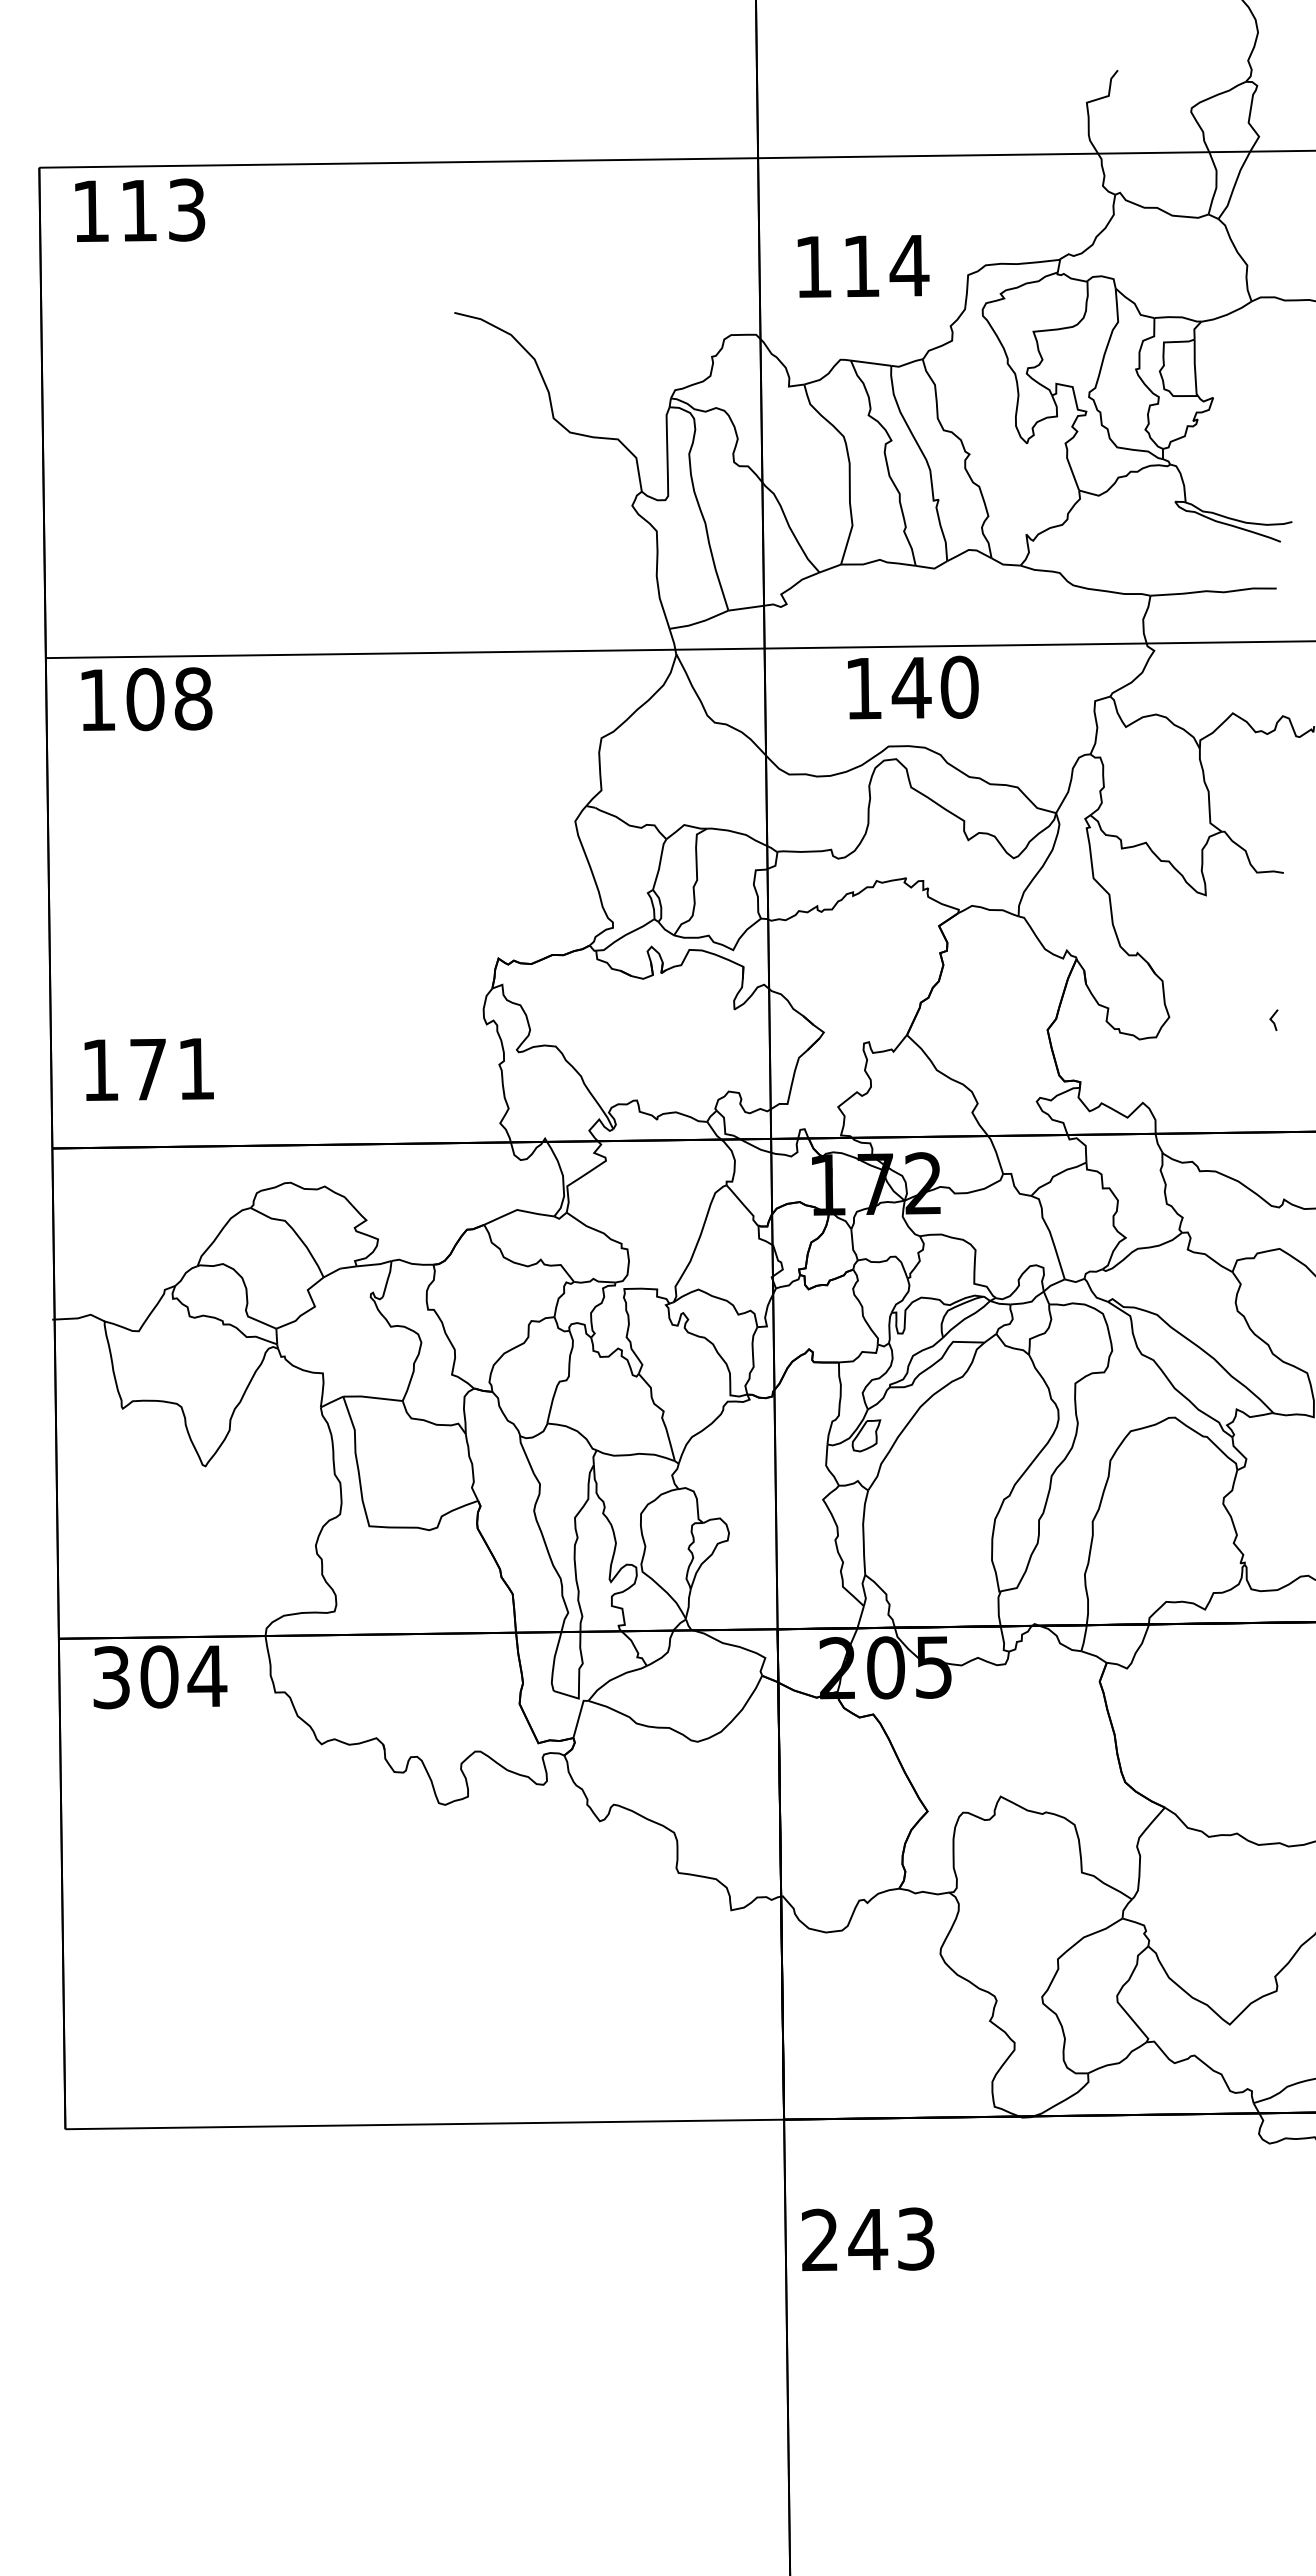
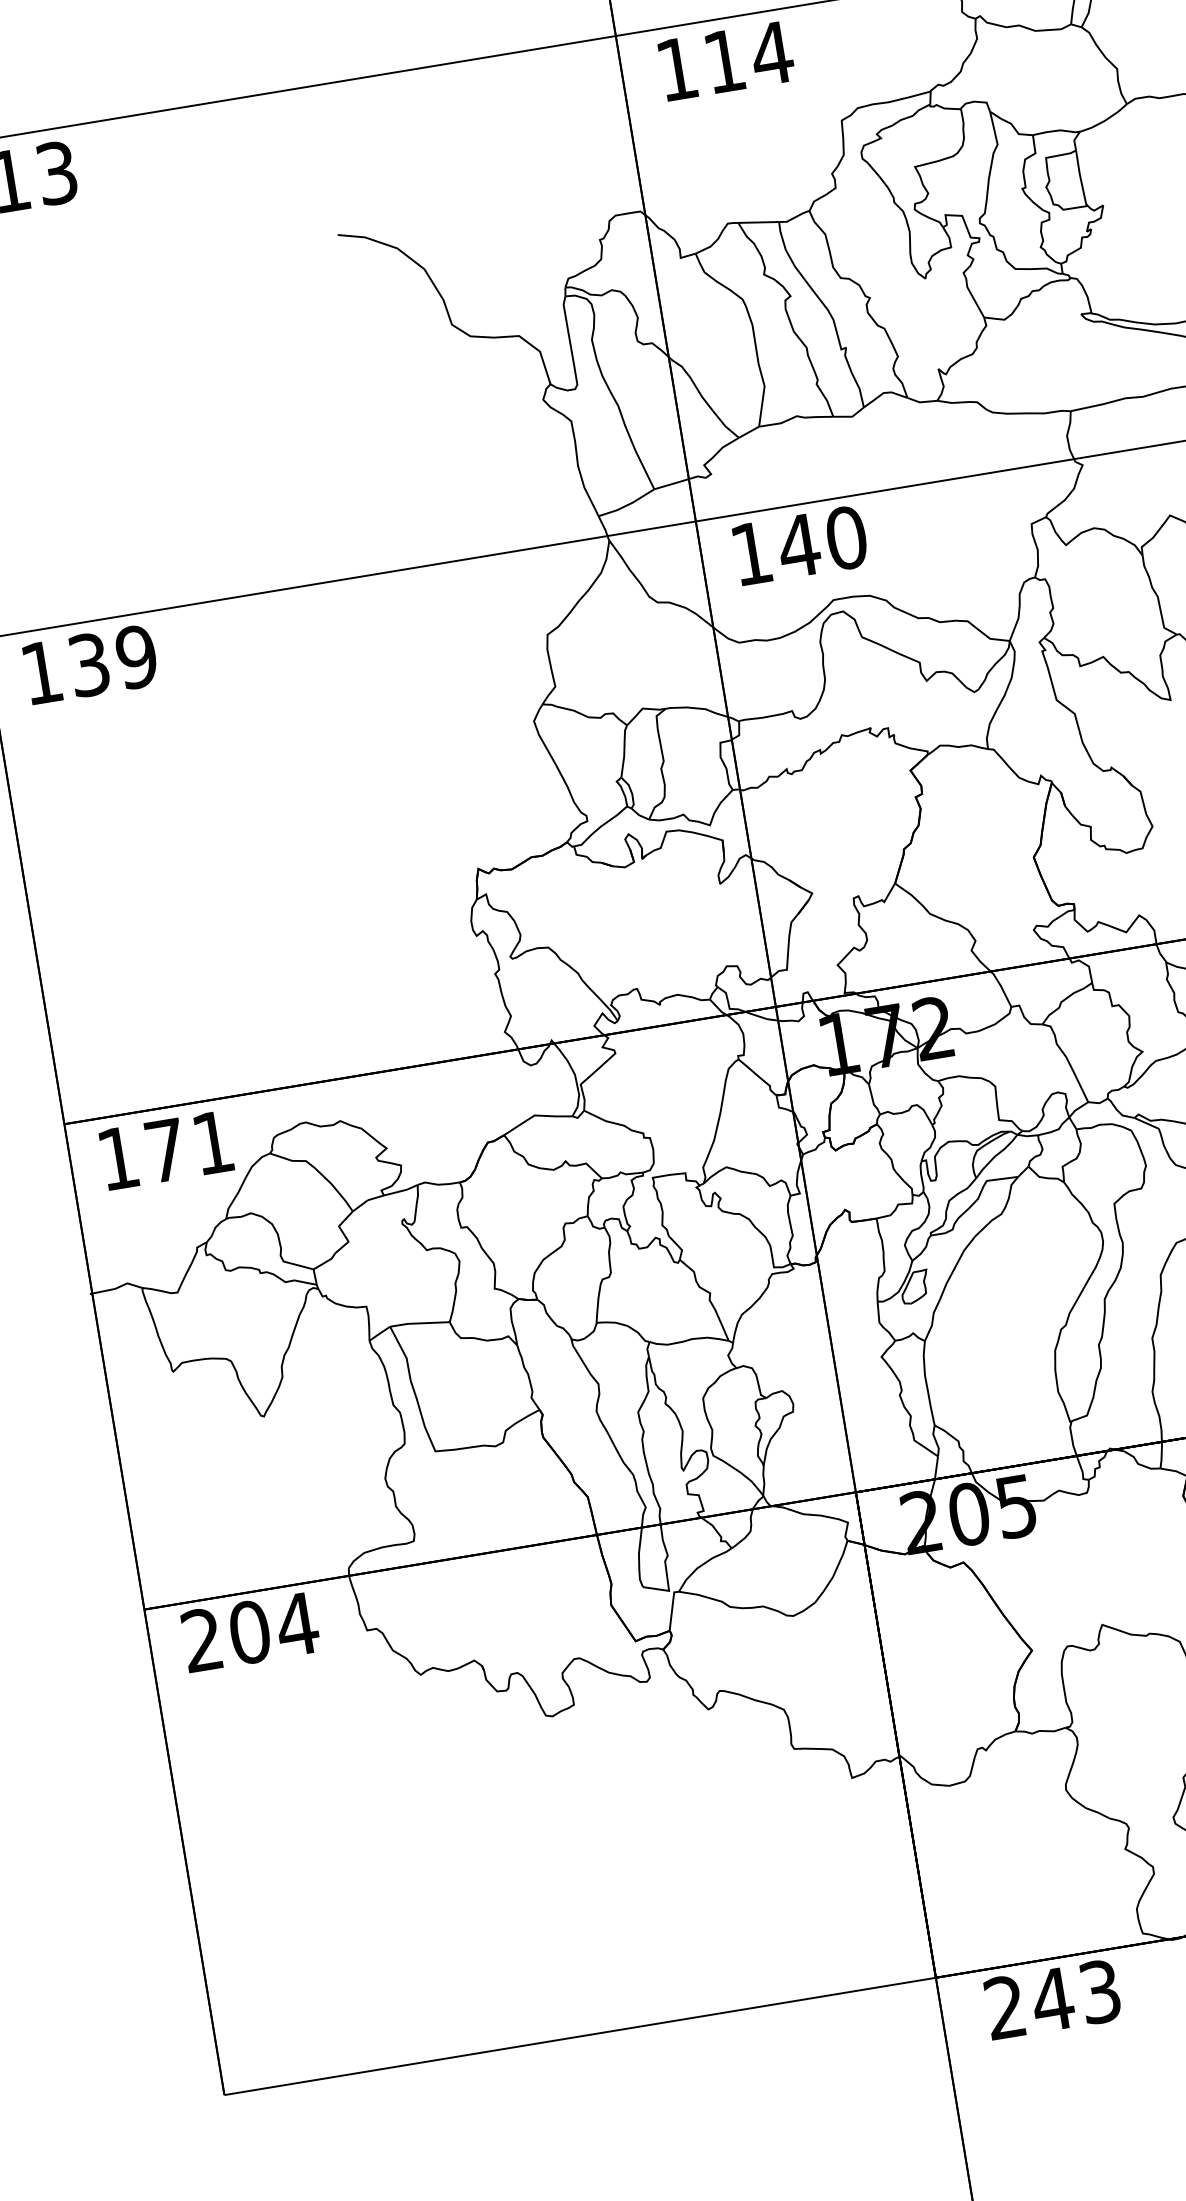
text: (863, 266) -> (726, 61), moved
text: (913, 687) -> (800, 545), moved
text: (169, 699) -> (113, 661), 108 -> 139
text: (148, 1069) -> (165, 1150), moved
text: (111, 1677) -> (202, 1640), 304 -> 204
text: (868, 2238) -> (1053, 1998), moved

